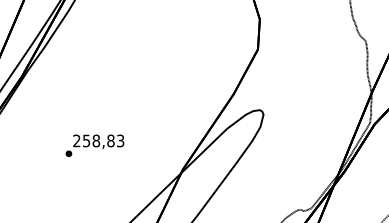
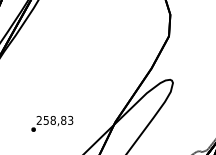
text: (94, 145) -> (51, 123), moved

